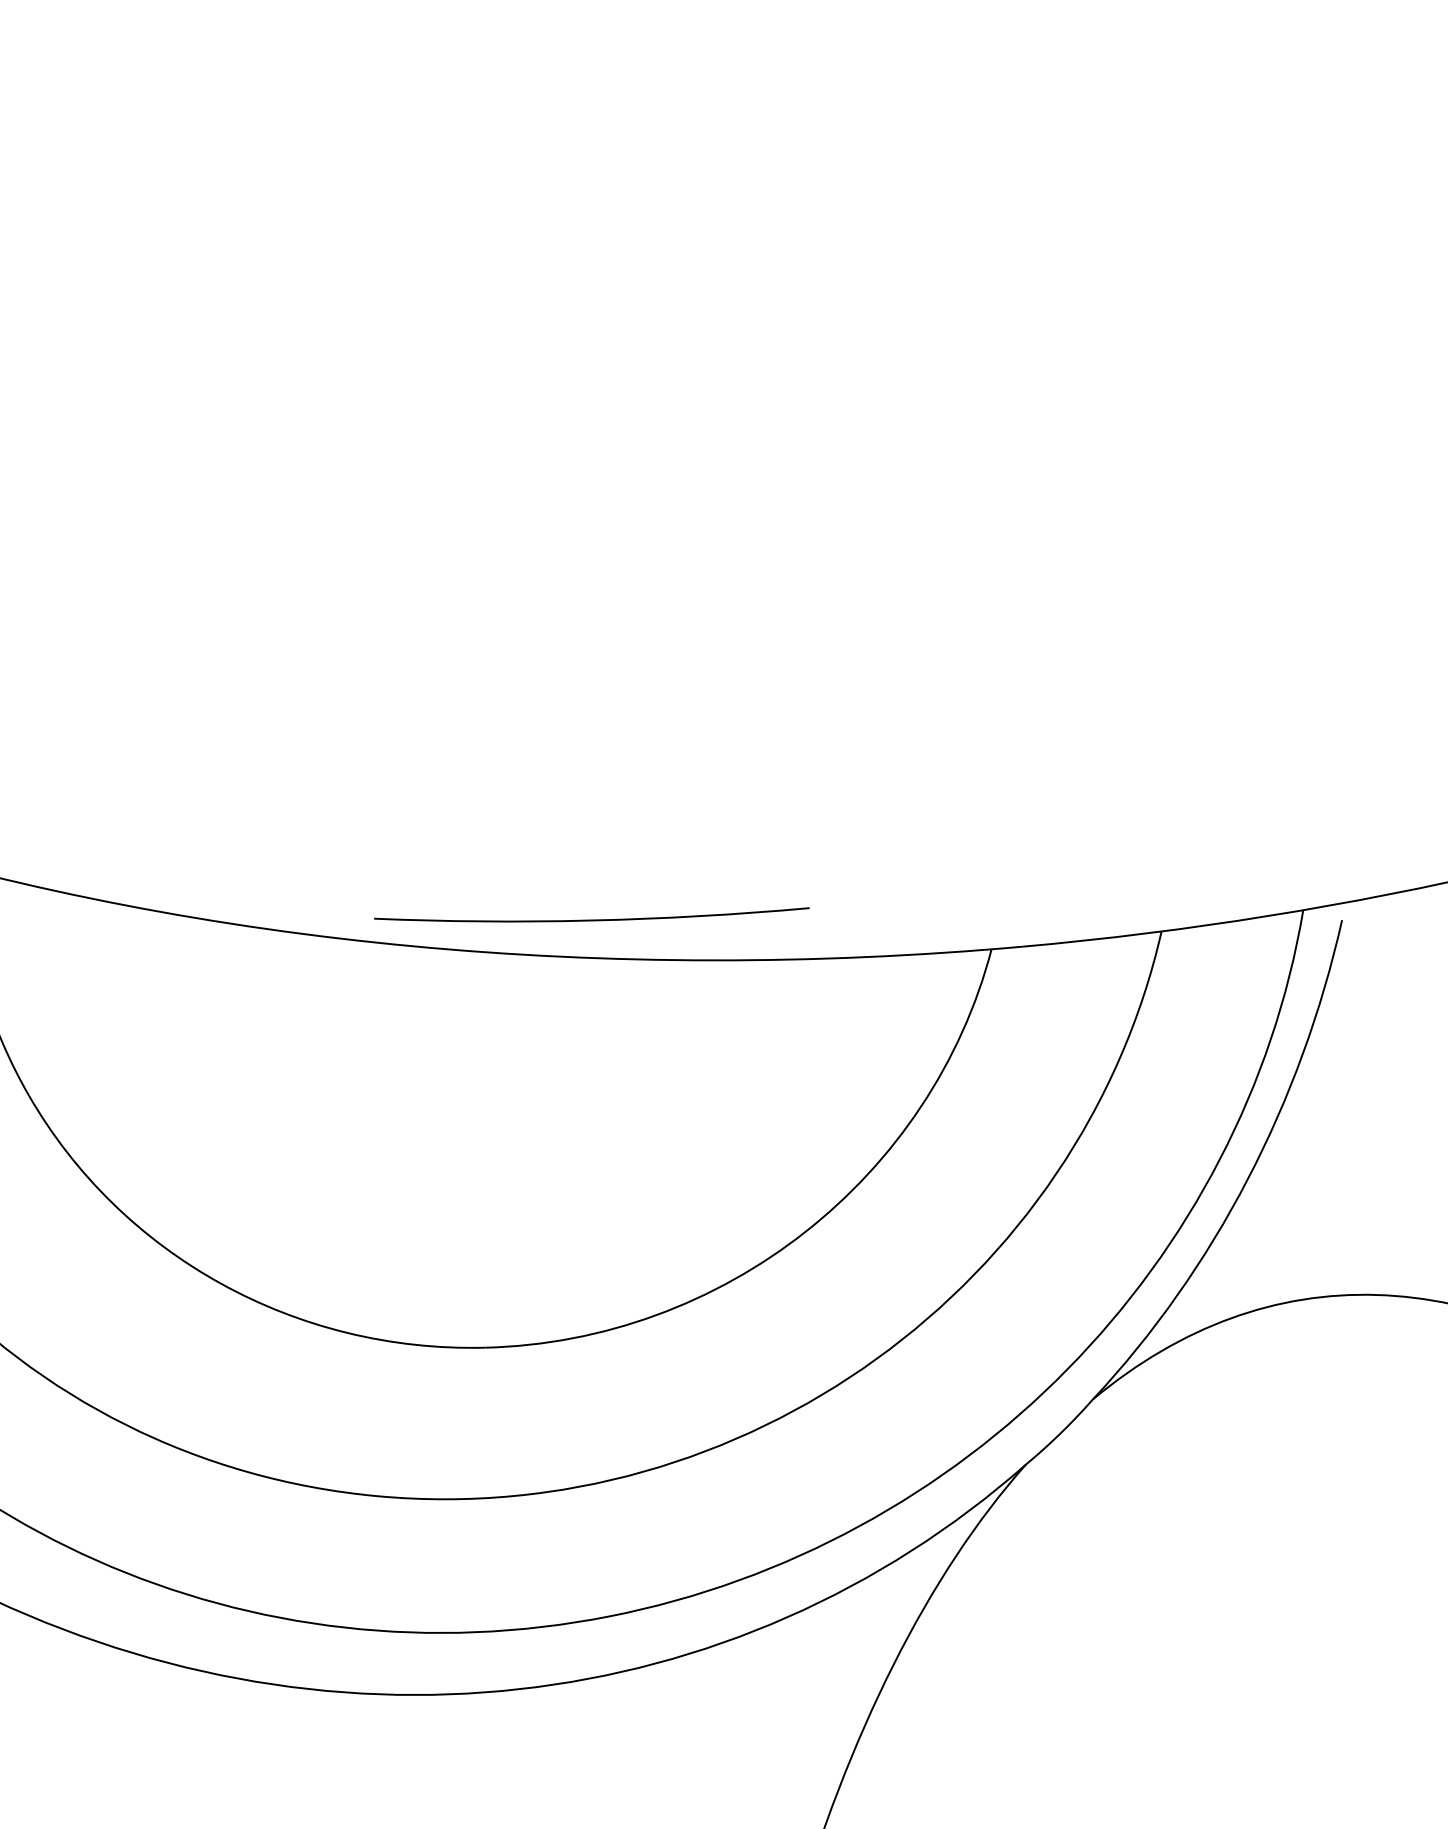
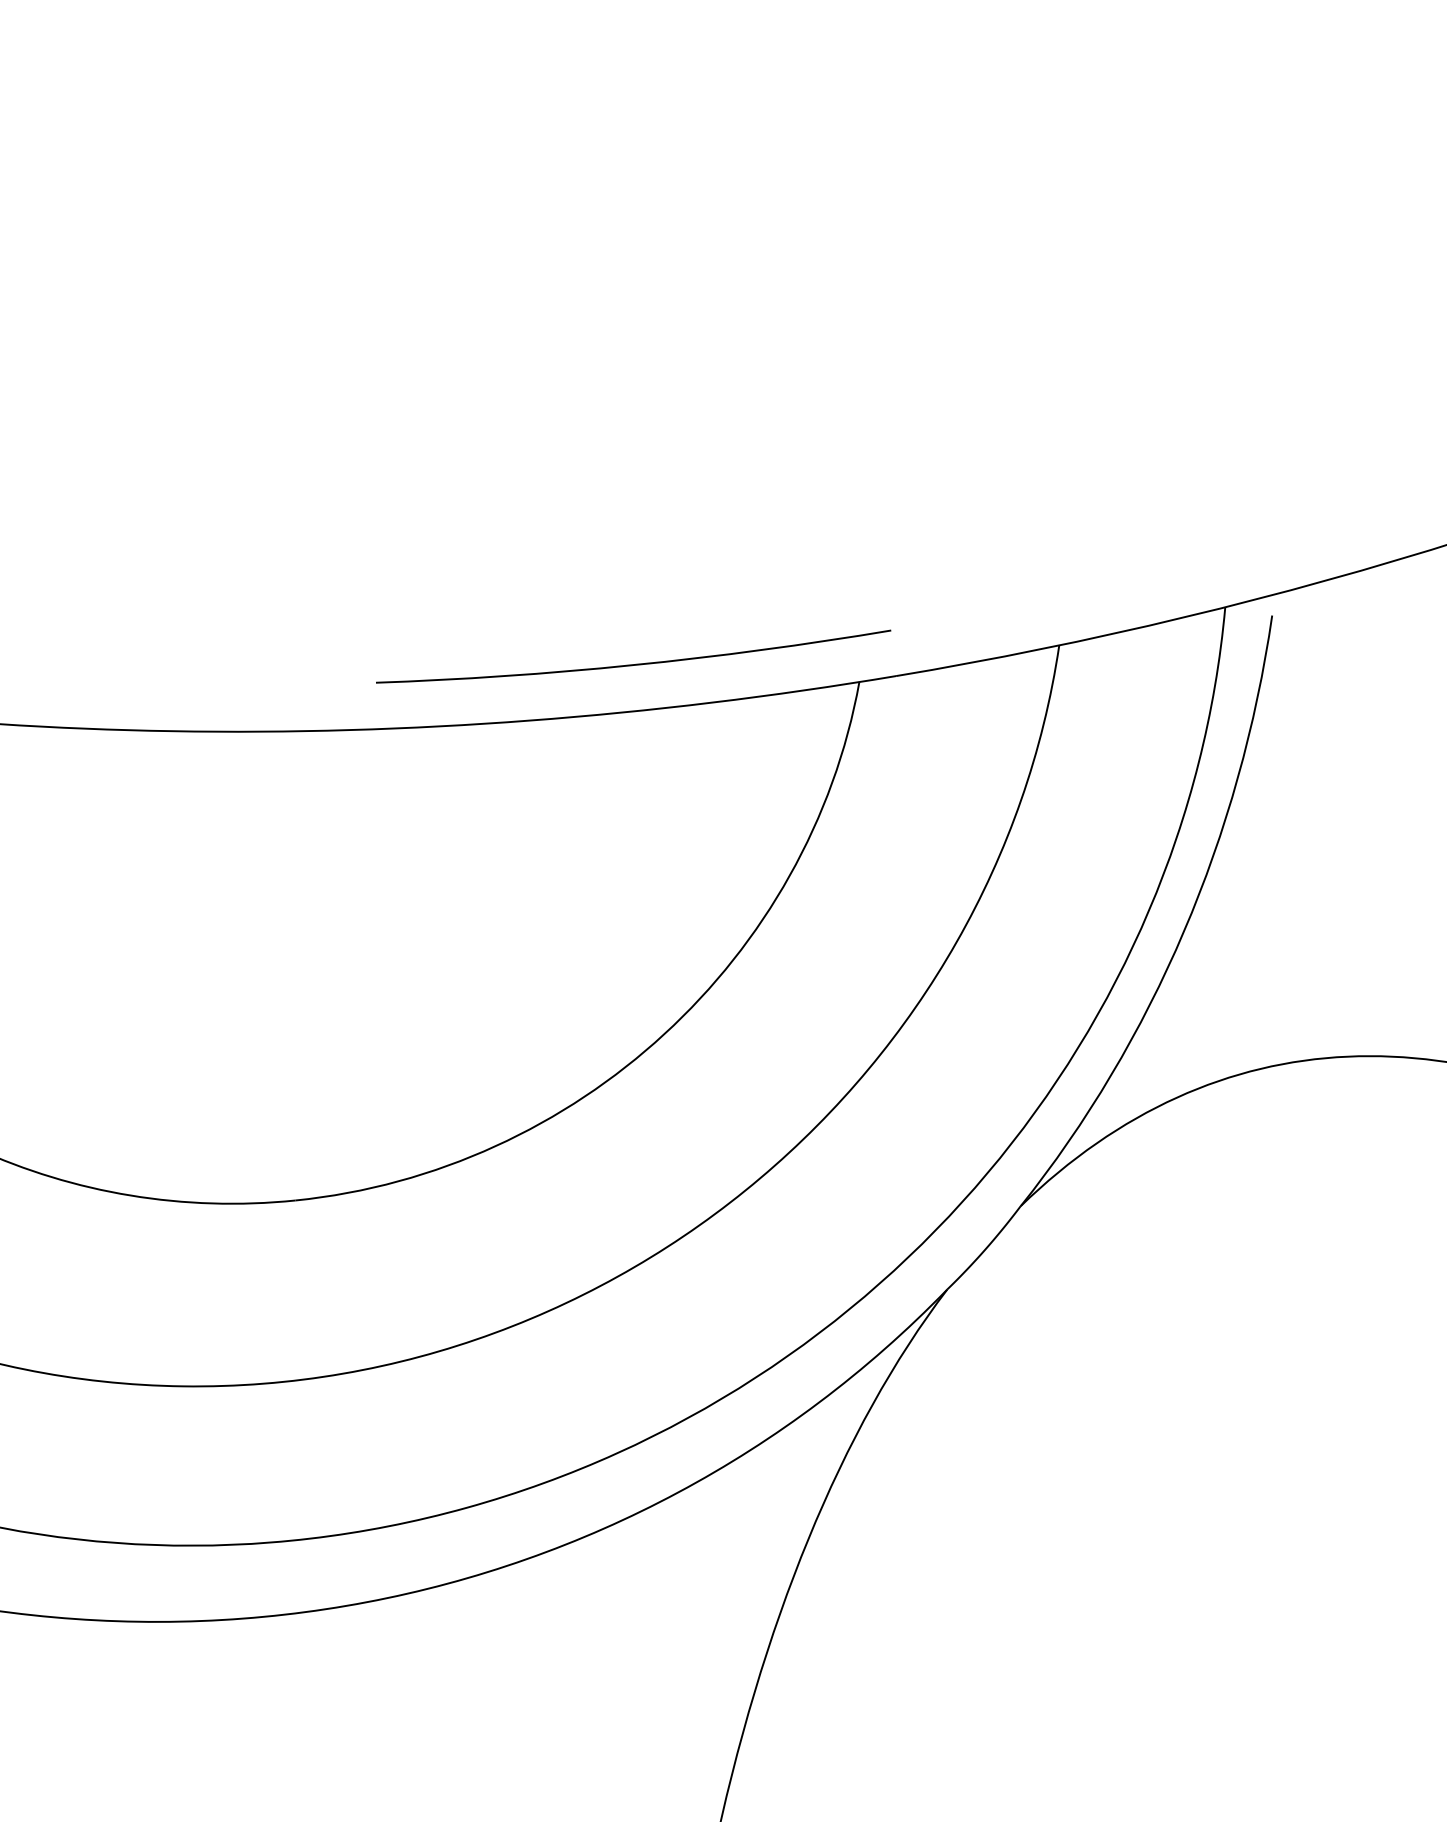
curve: (591, 919) -> (633, 663), moved

